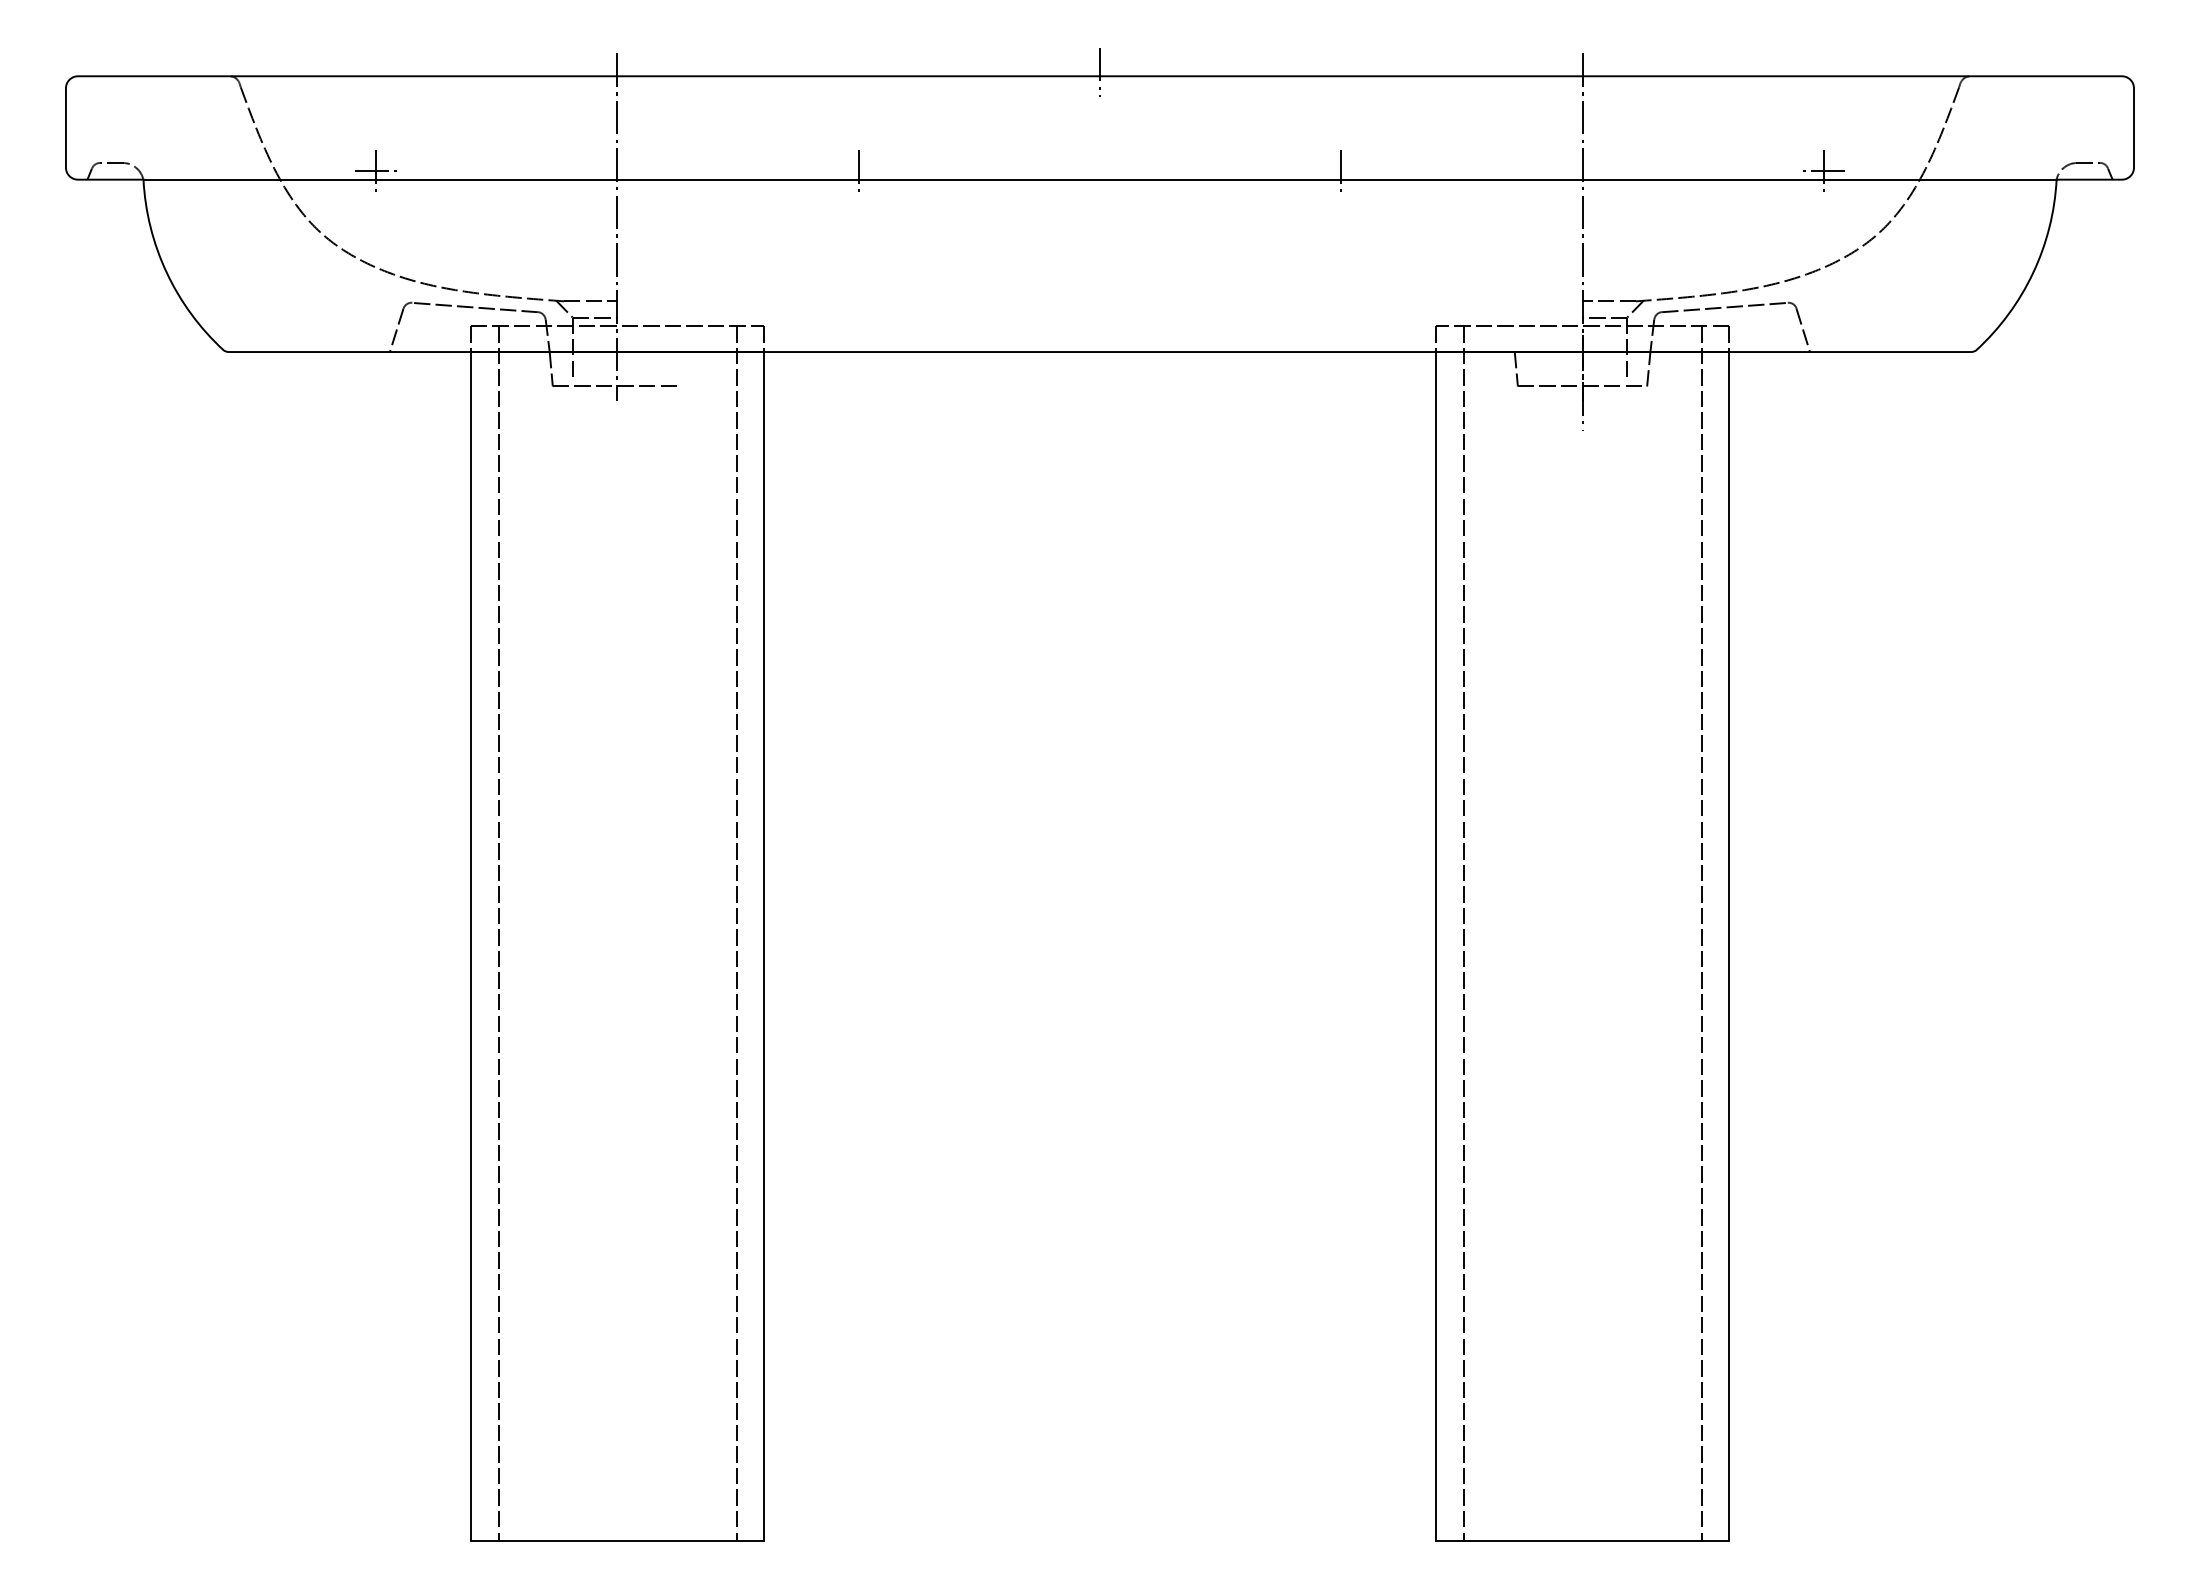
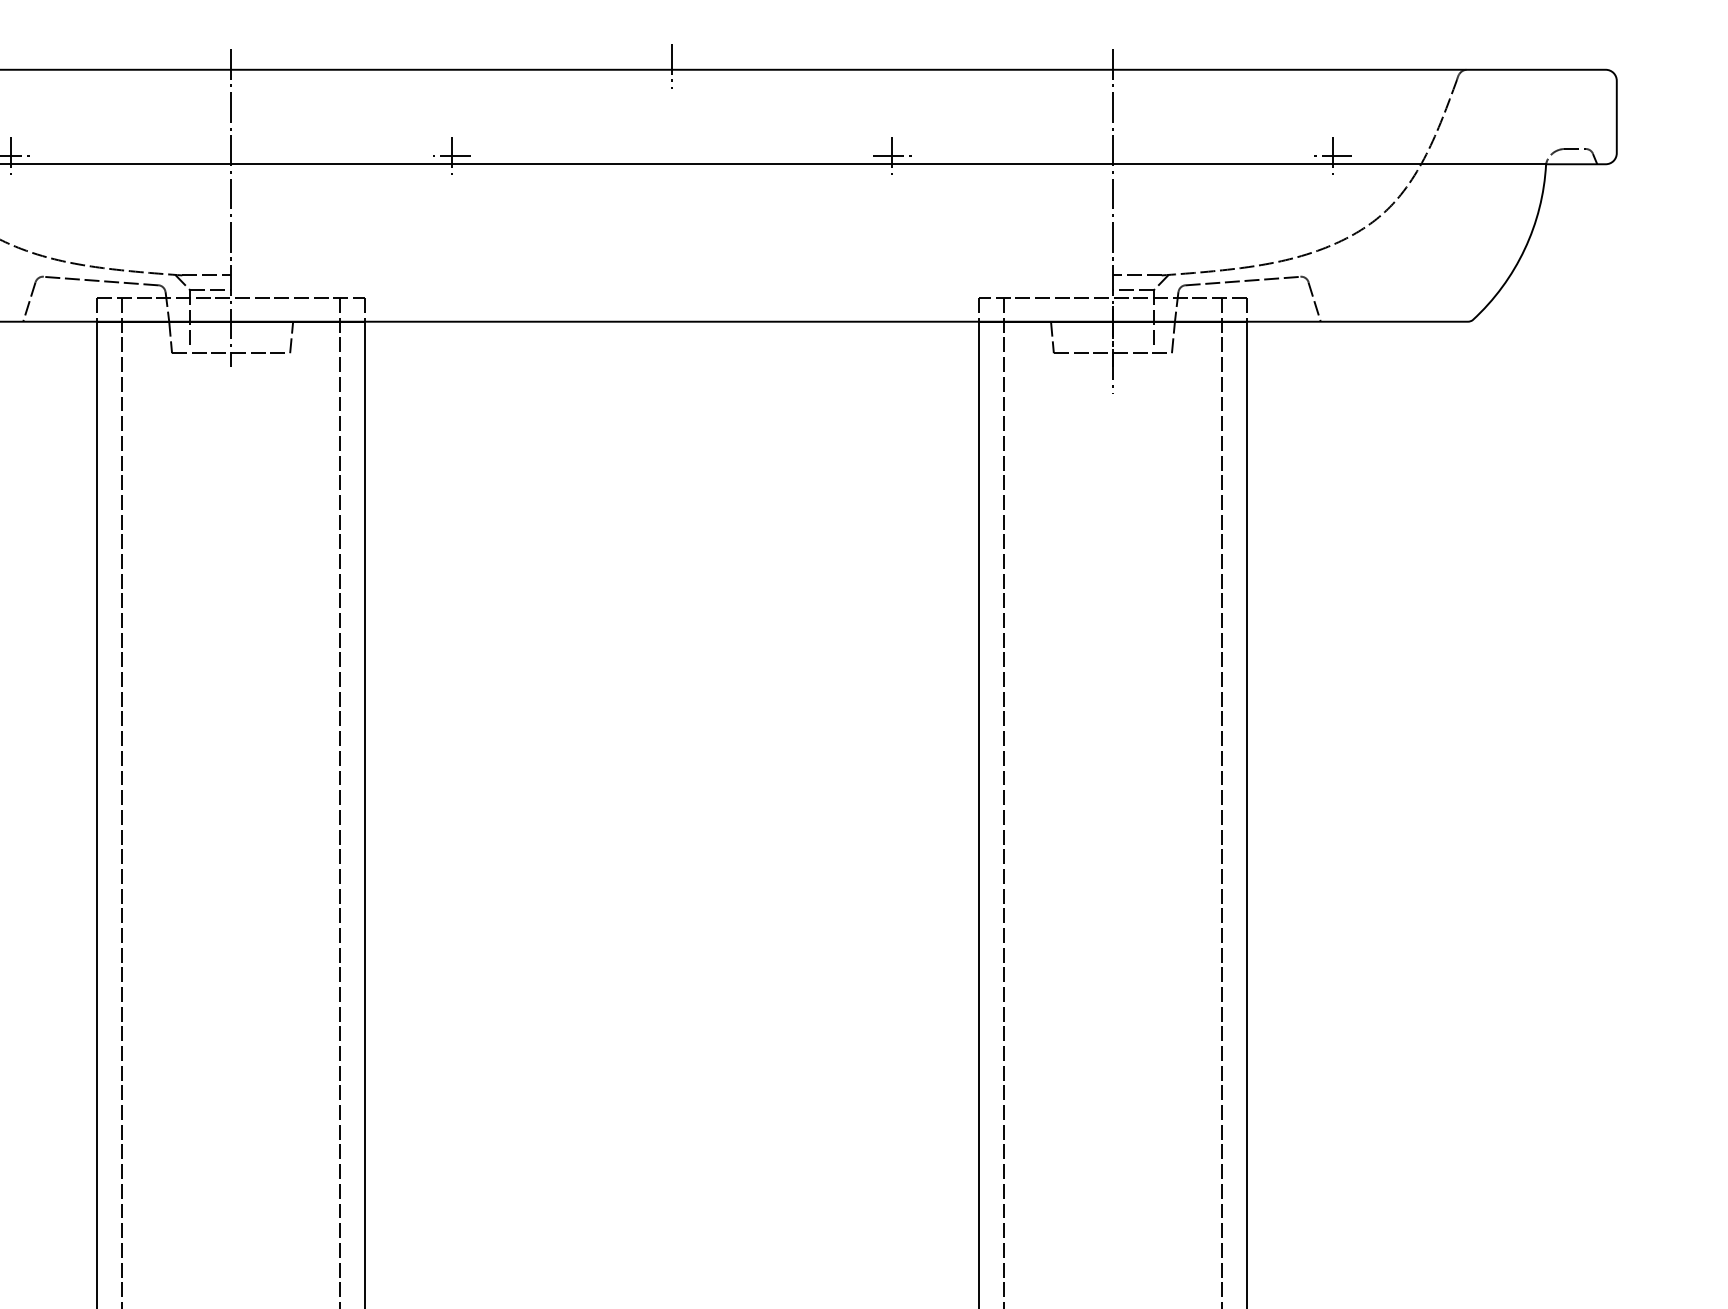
line: (858, 171) -> (451, 156), added
line: (1341, 171) -> (892, 156), added
line: (683, 369) -> (291, 337), added

